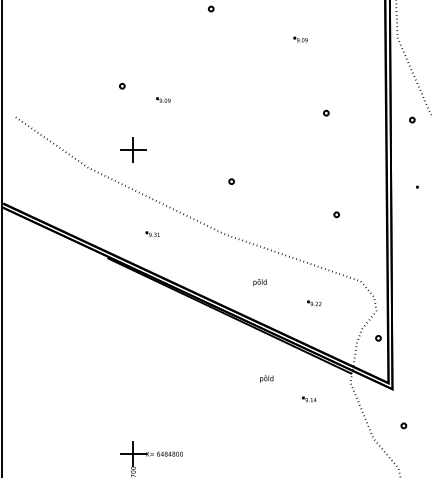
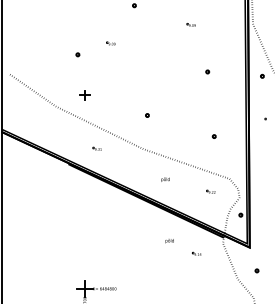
part: (162, 99) -> (110, 43), moved
part: (132, 150) -> (84, 95), size x0.6
part: (313, 302) -> (210, 191), moved

